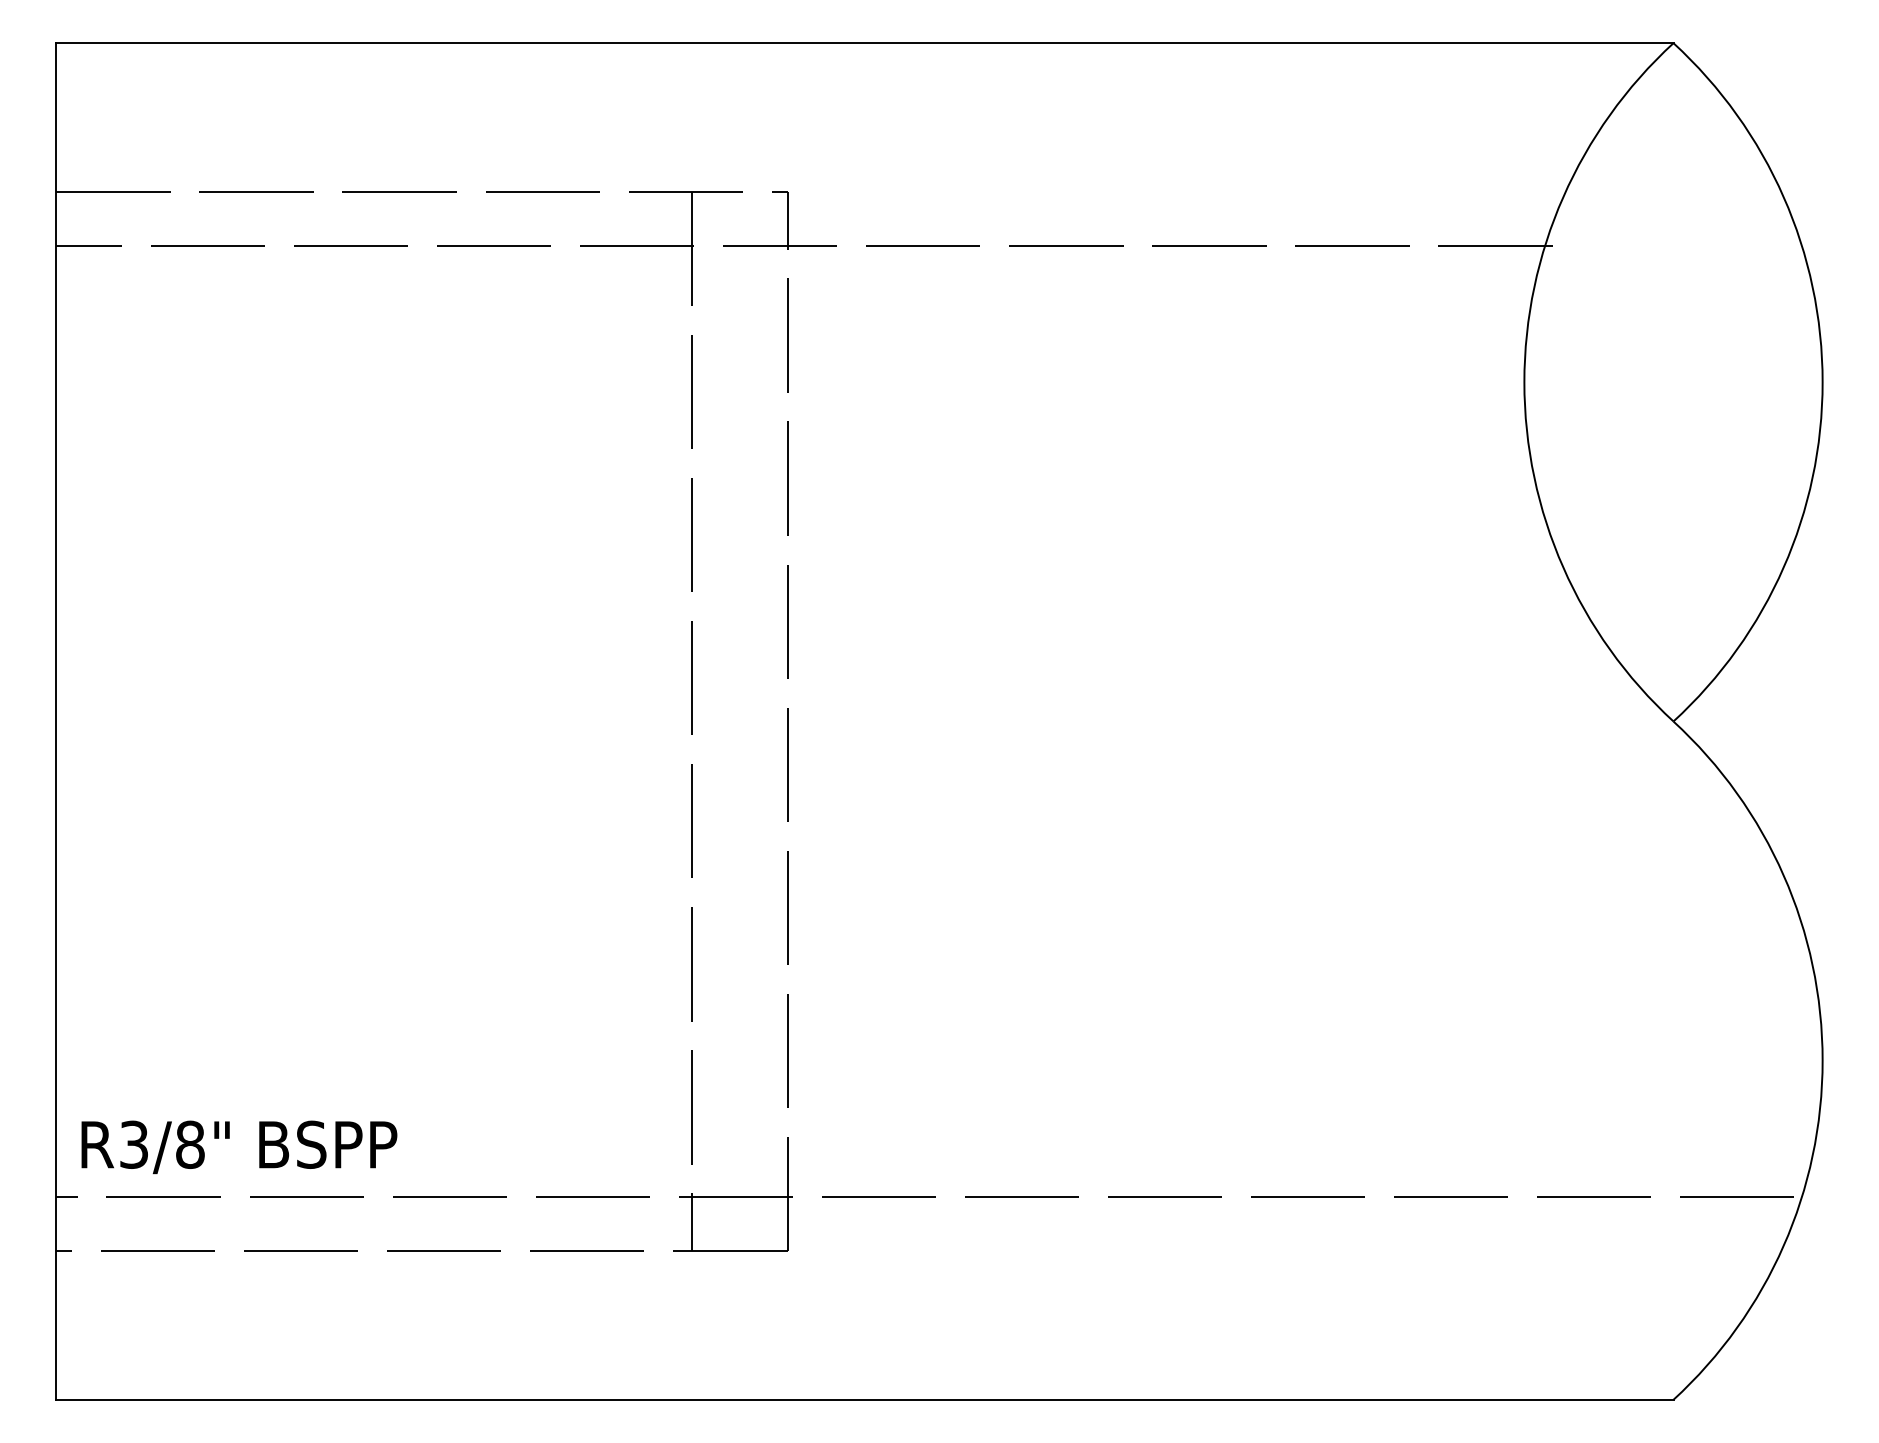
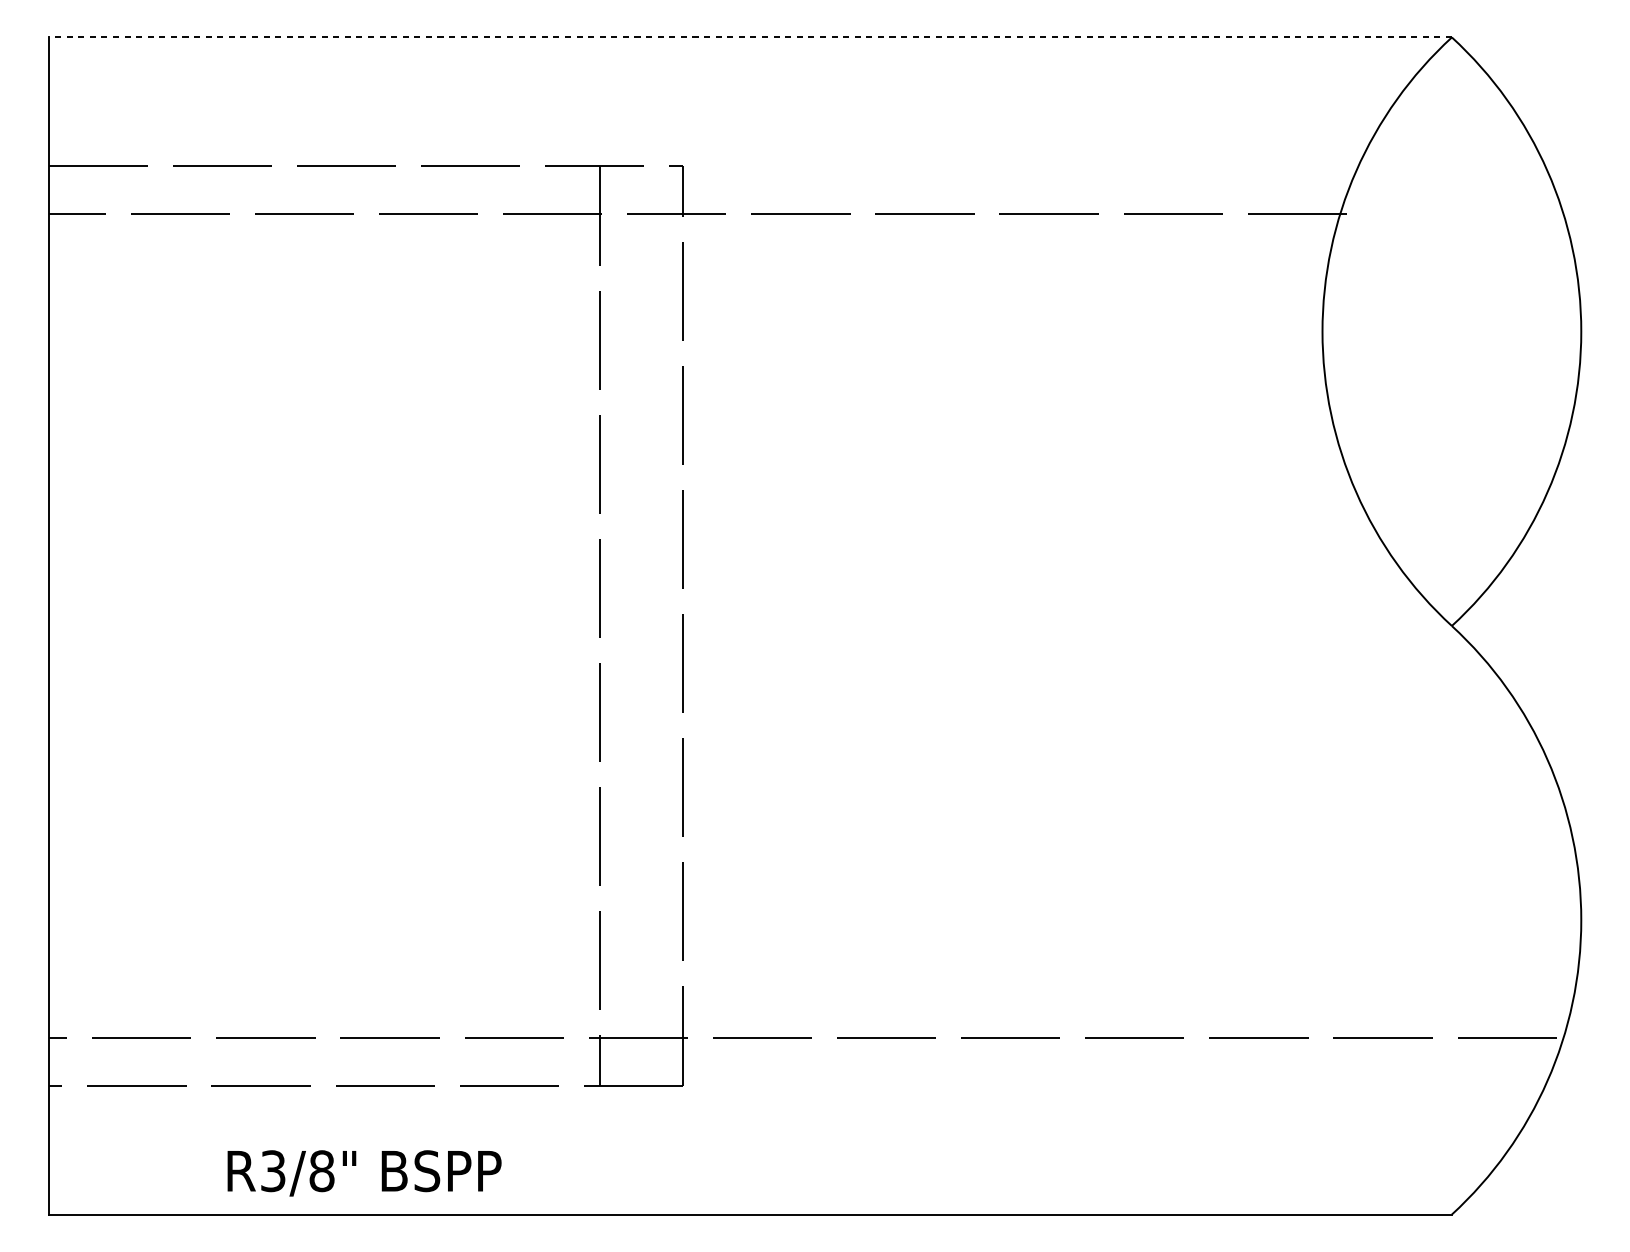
line: (864, 43) -> (749, 37), solid -> dashed
text: (239, 1147) -> (364, 1173), moved

